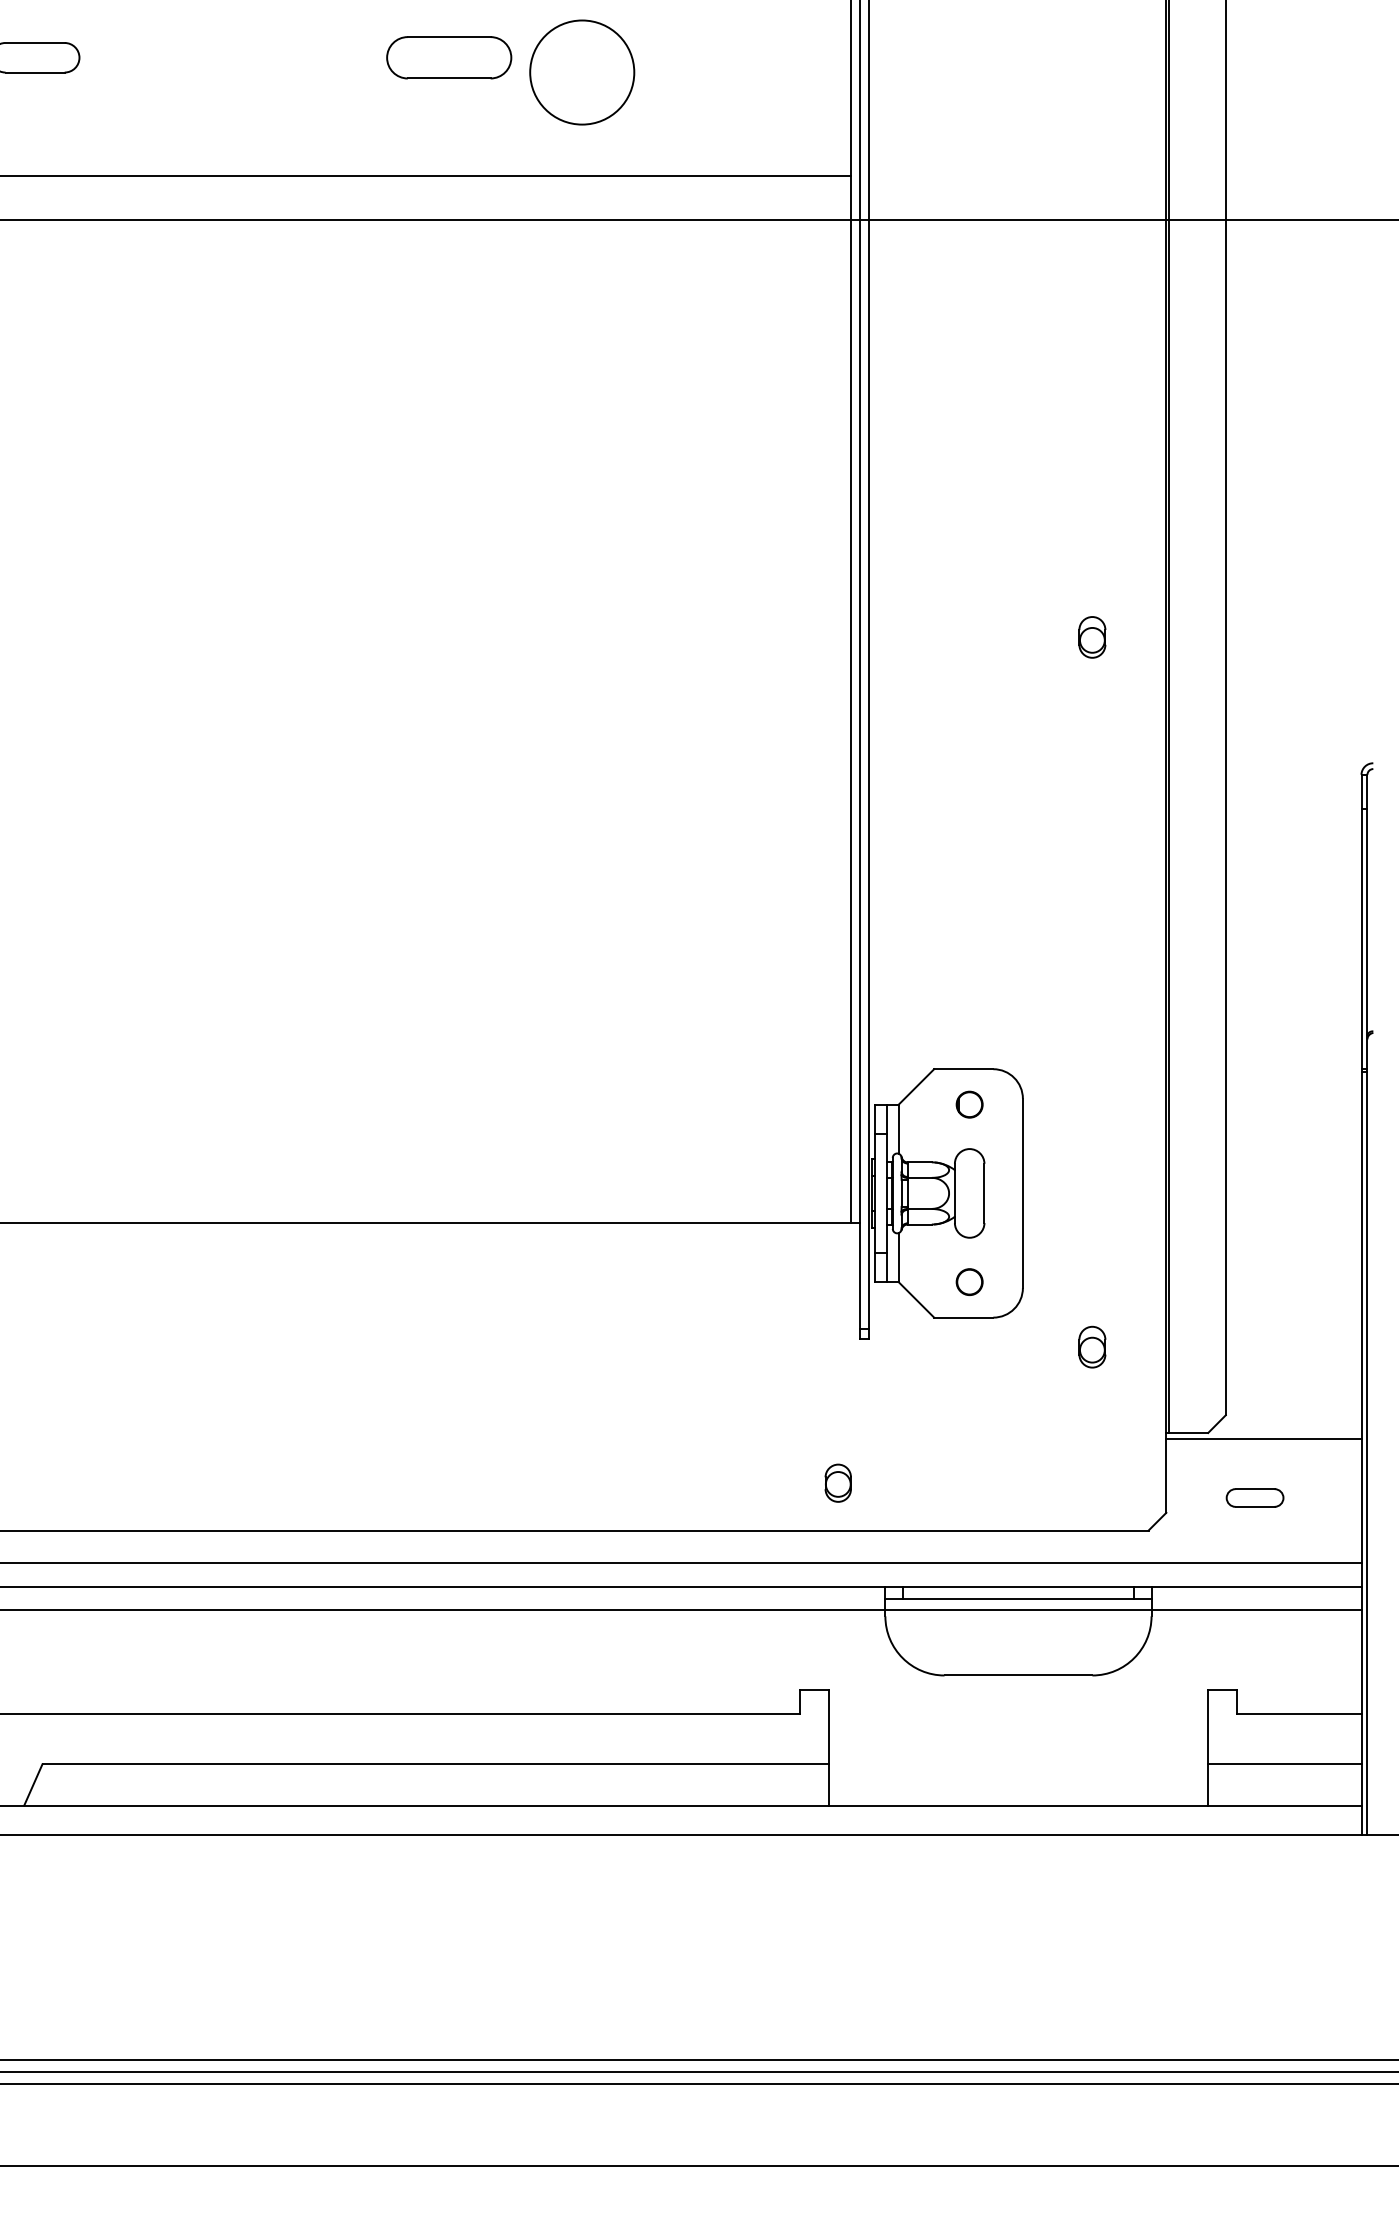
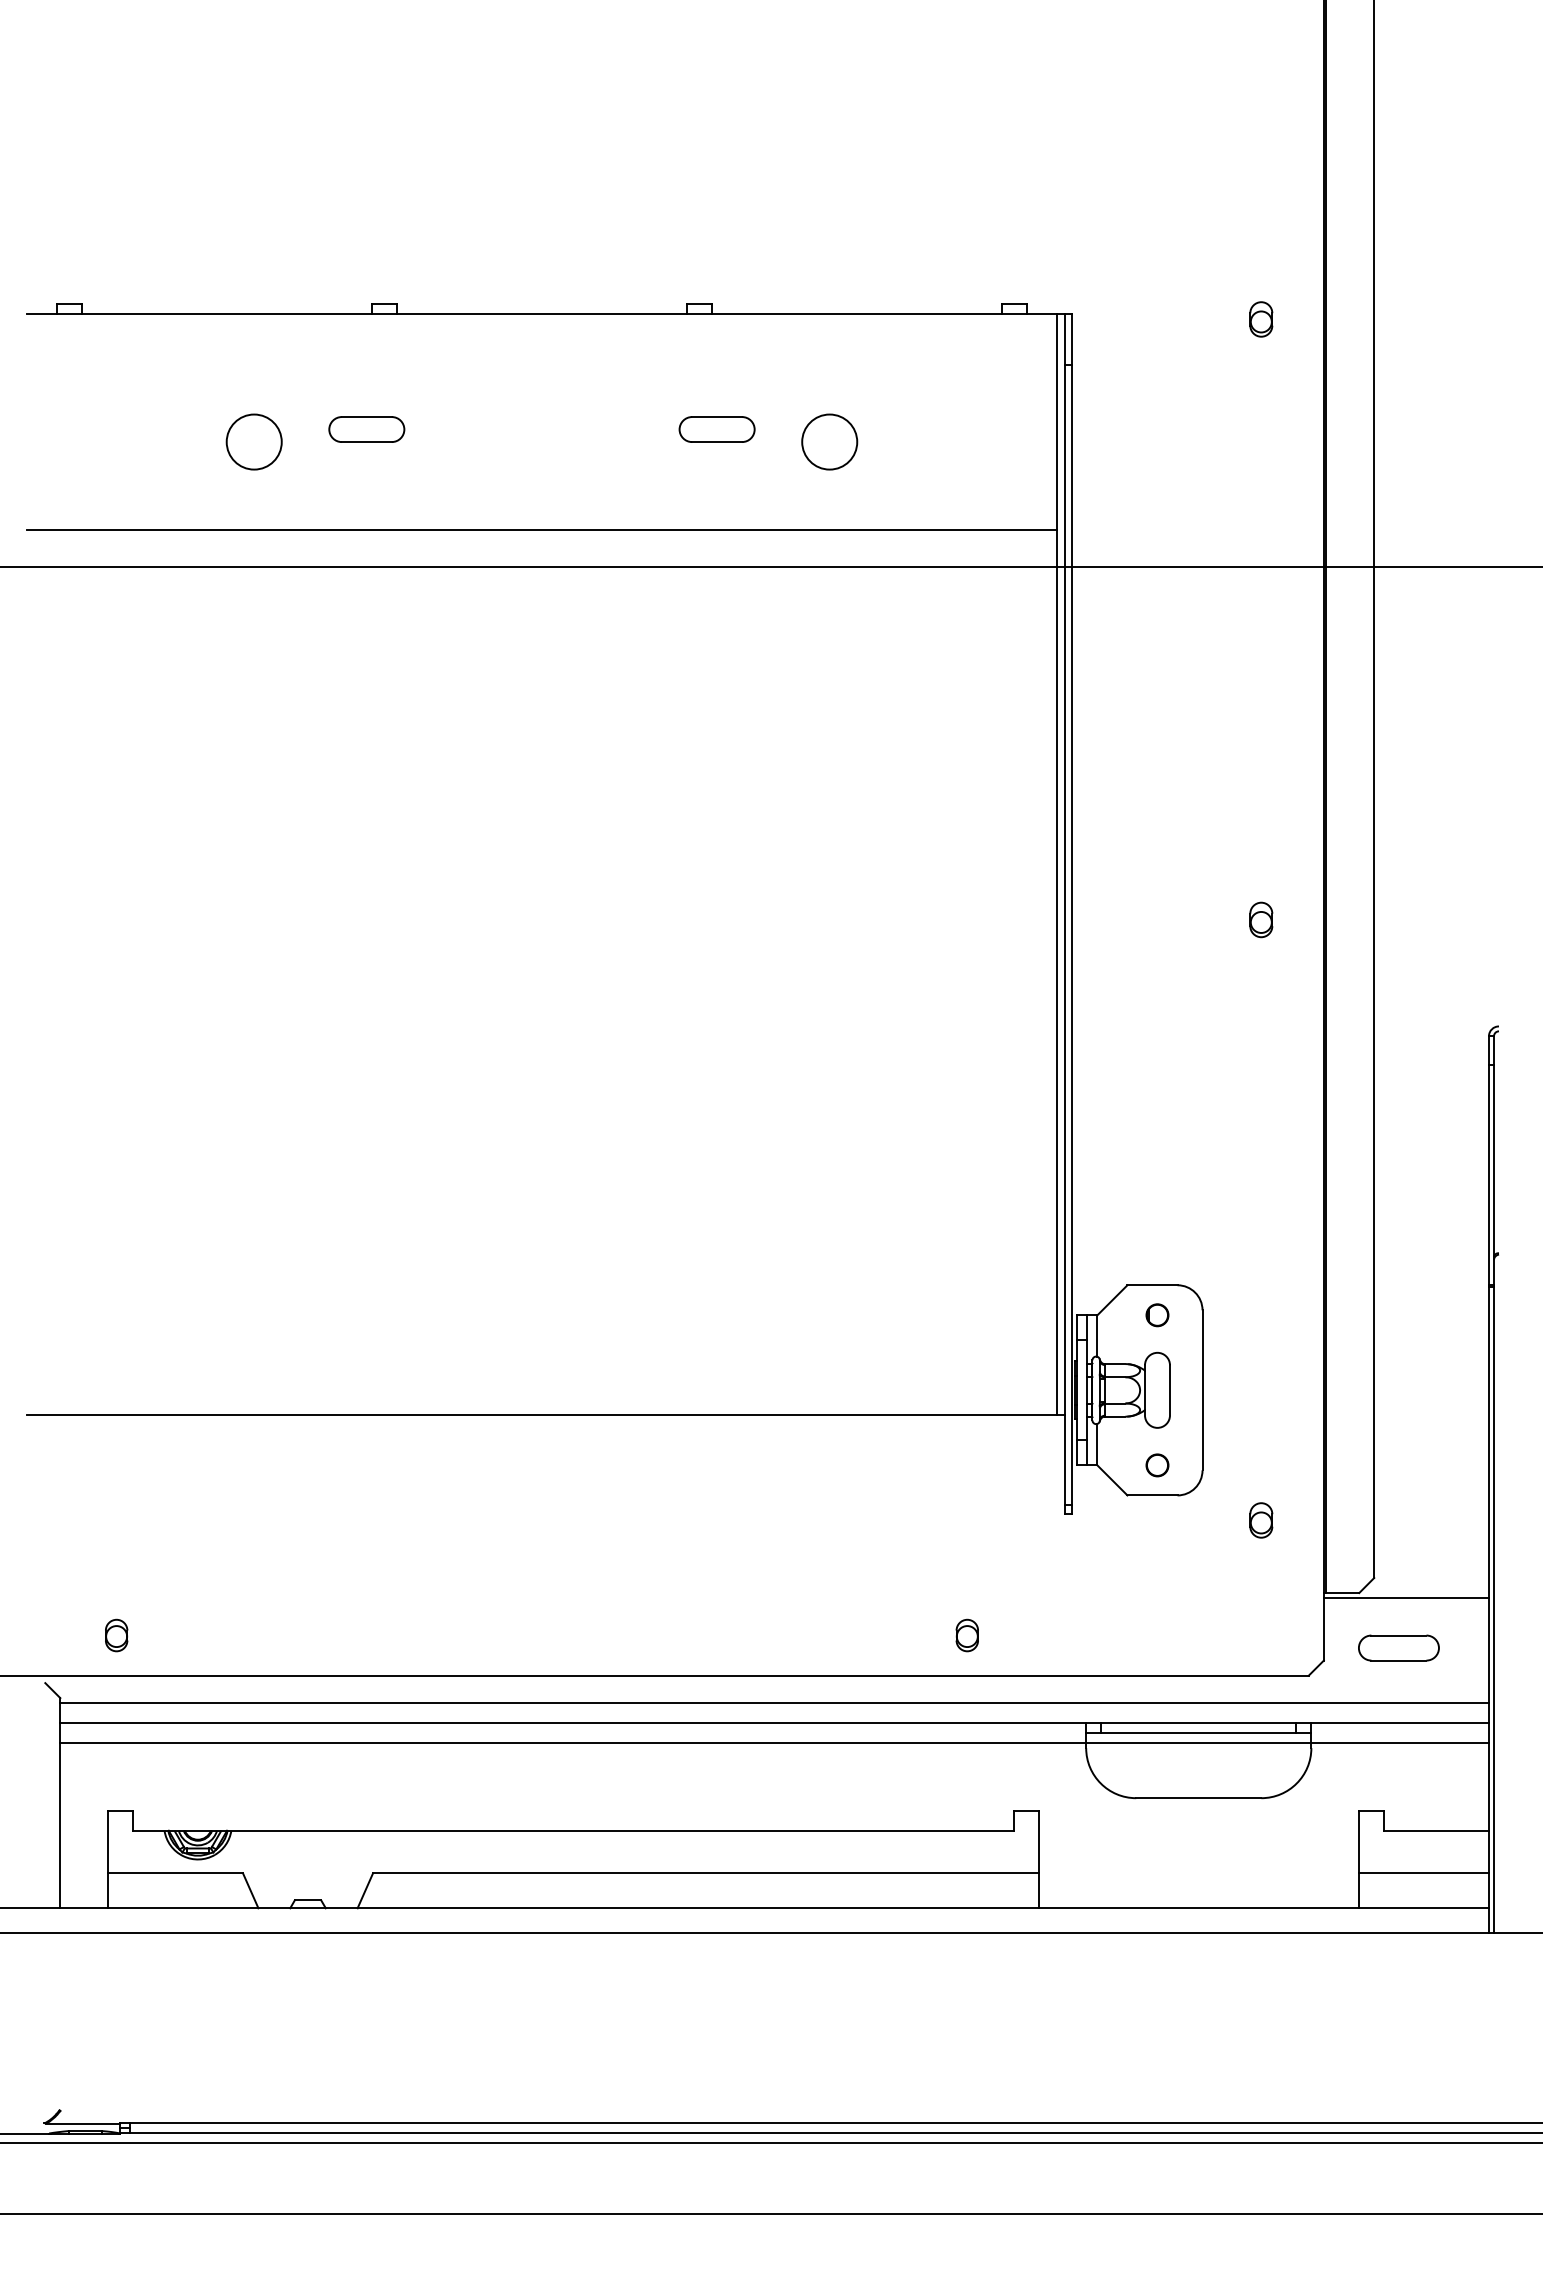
part: (448, 57) -> (716, 429), size x0.71
circle: (581, 71) -> (829, 441), size x0.62
part: (837, 1483) -> (966, 1635), moved
part: (1254, 1497) -> (1398, 1647), size x1.67

